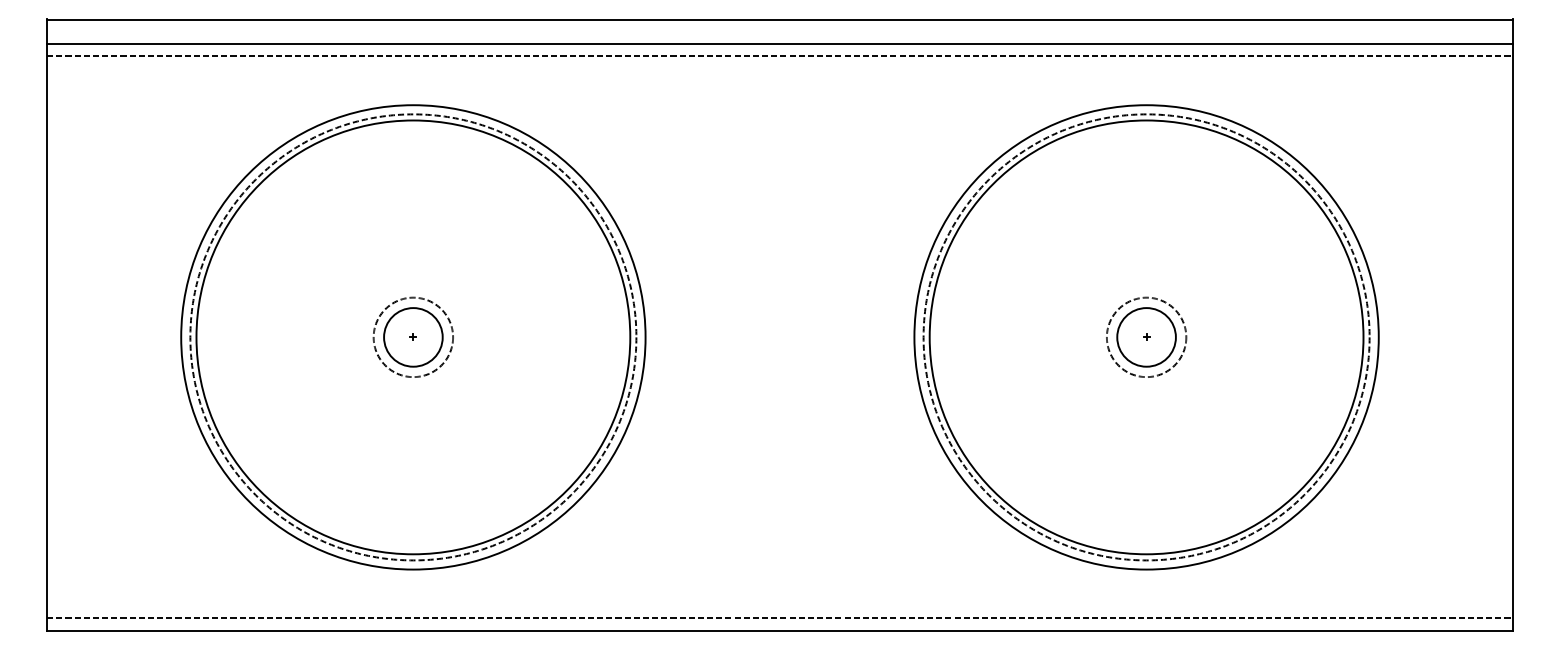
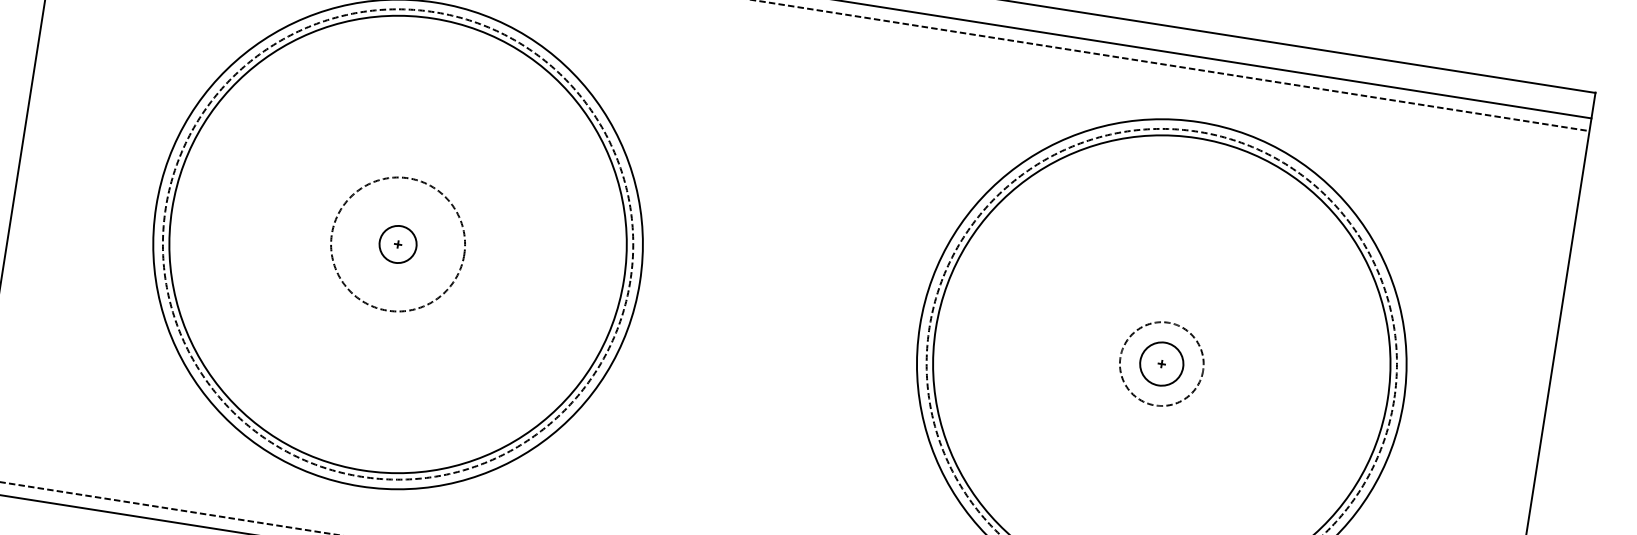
circle: (413, 337) -> (398, 244), size x0.6
circle: (413, 337) -> (398, 244), size x1.6
circle: (1146, 337) -> (1161, 364), size x0.7

